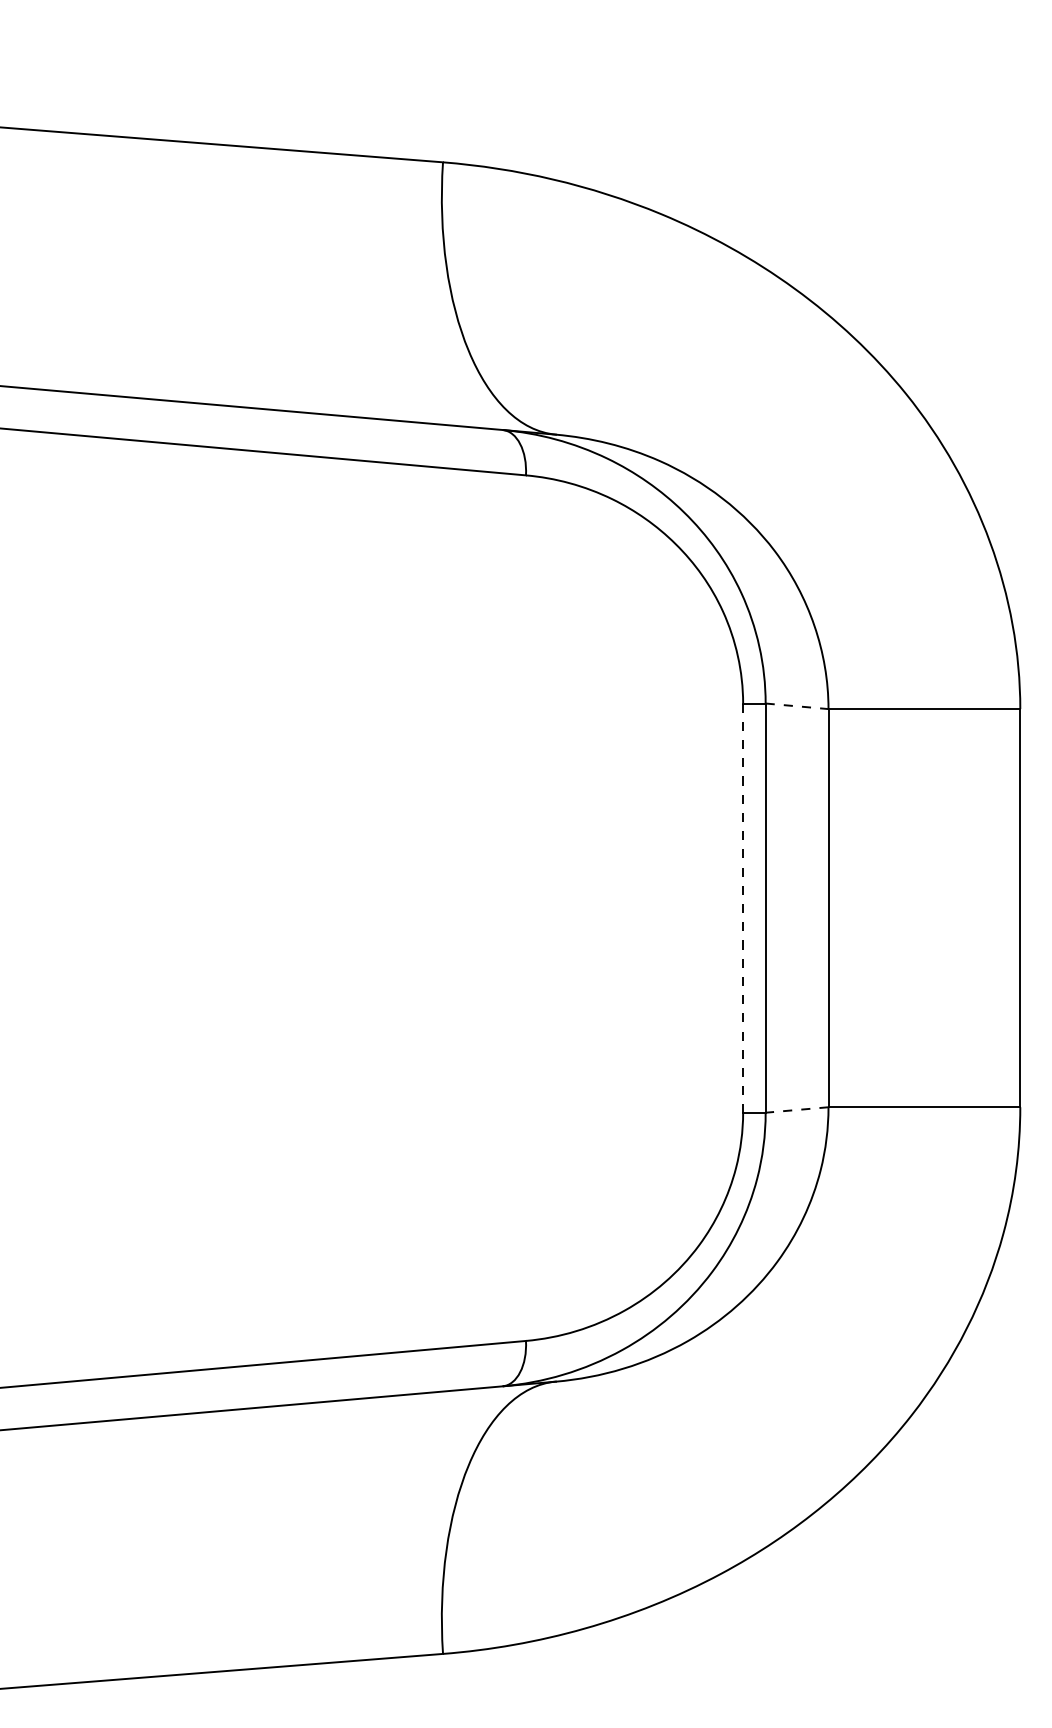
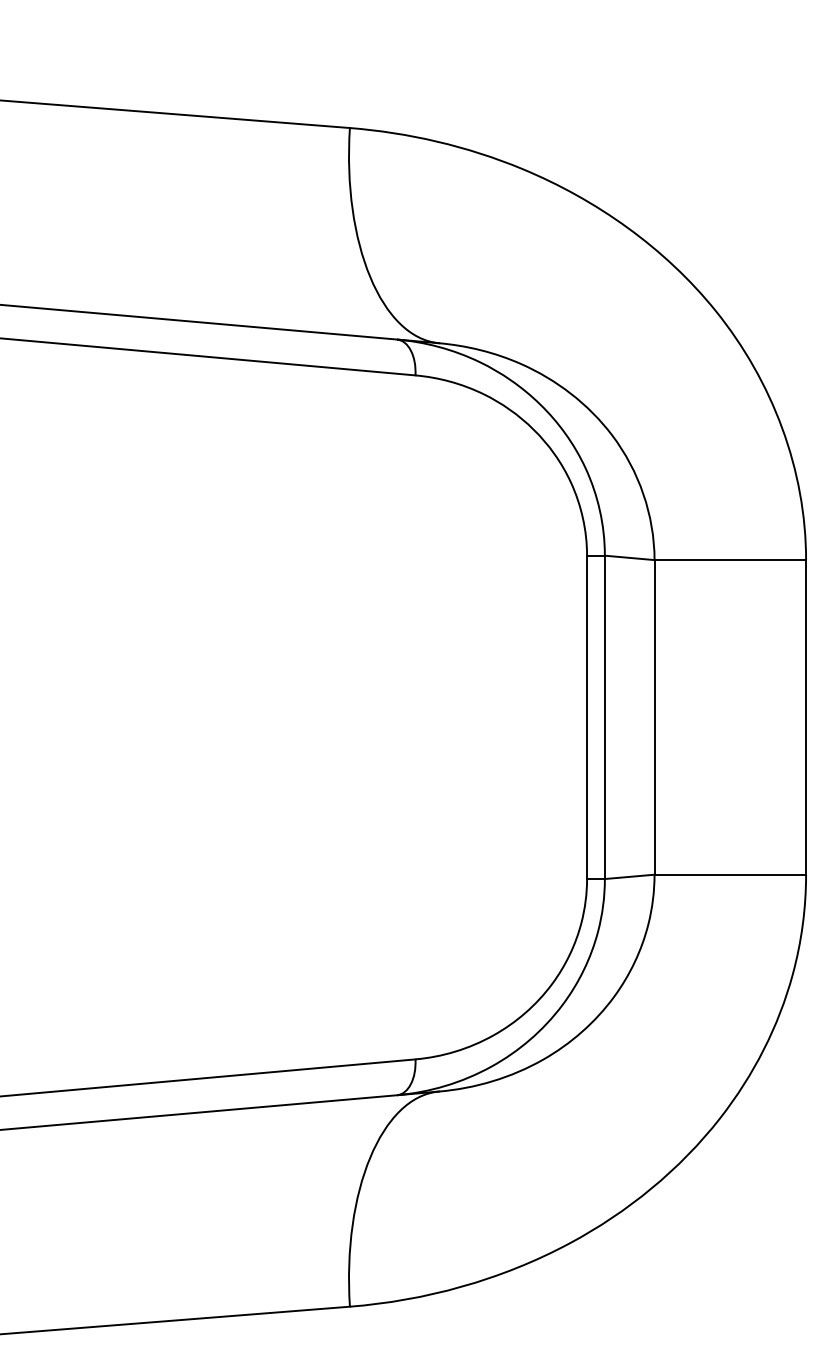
line: (797, 706) -> (630, 558), dashed -> solid
line: (743, 908) -> (587, 717), dashed -> solid
line: (797, 1109) -> (630, 876), dashed -> solid

